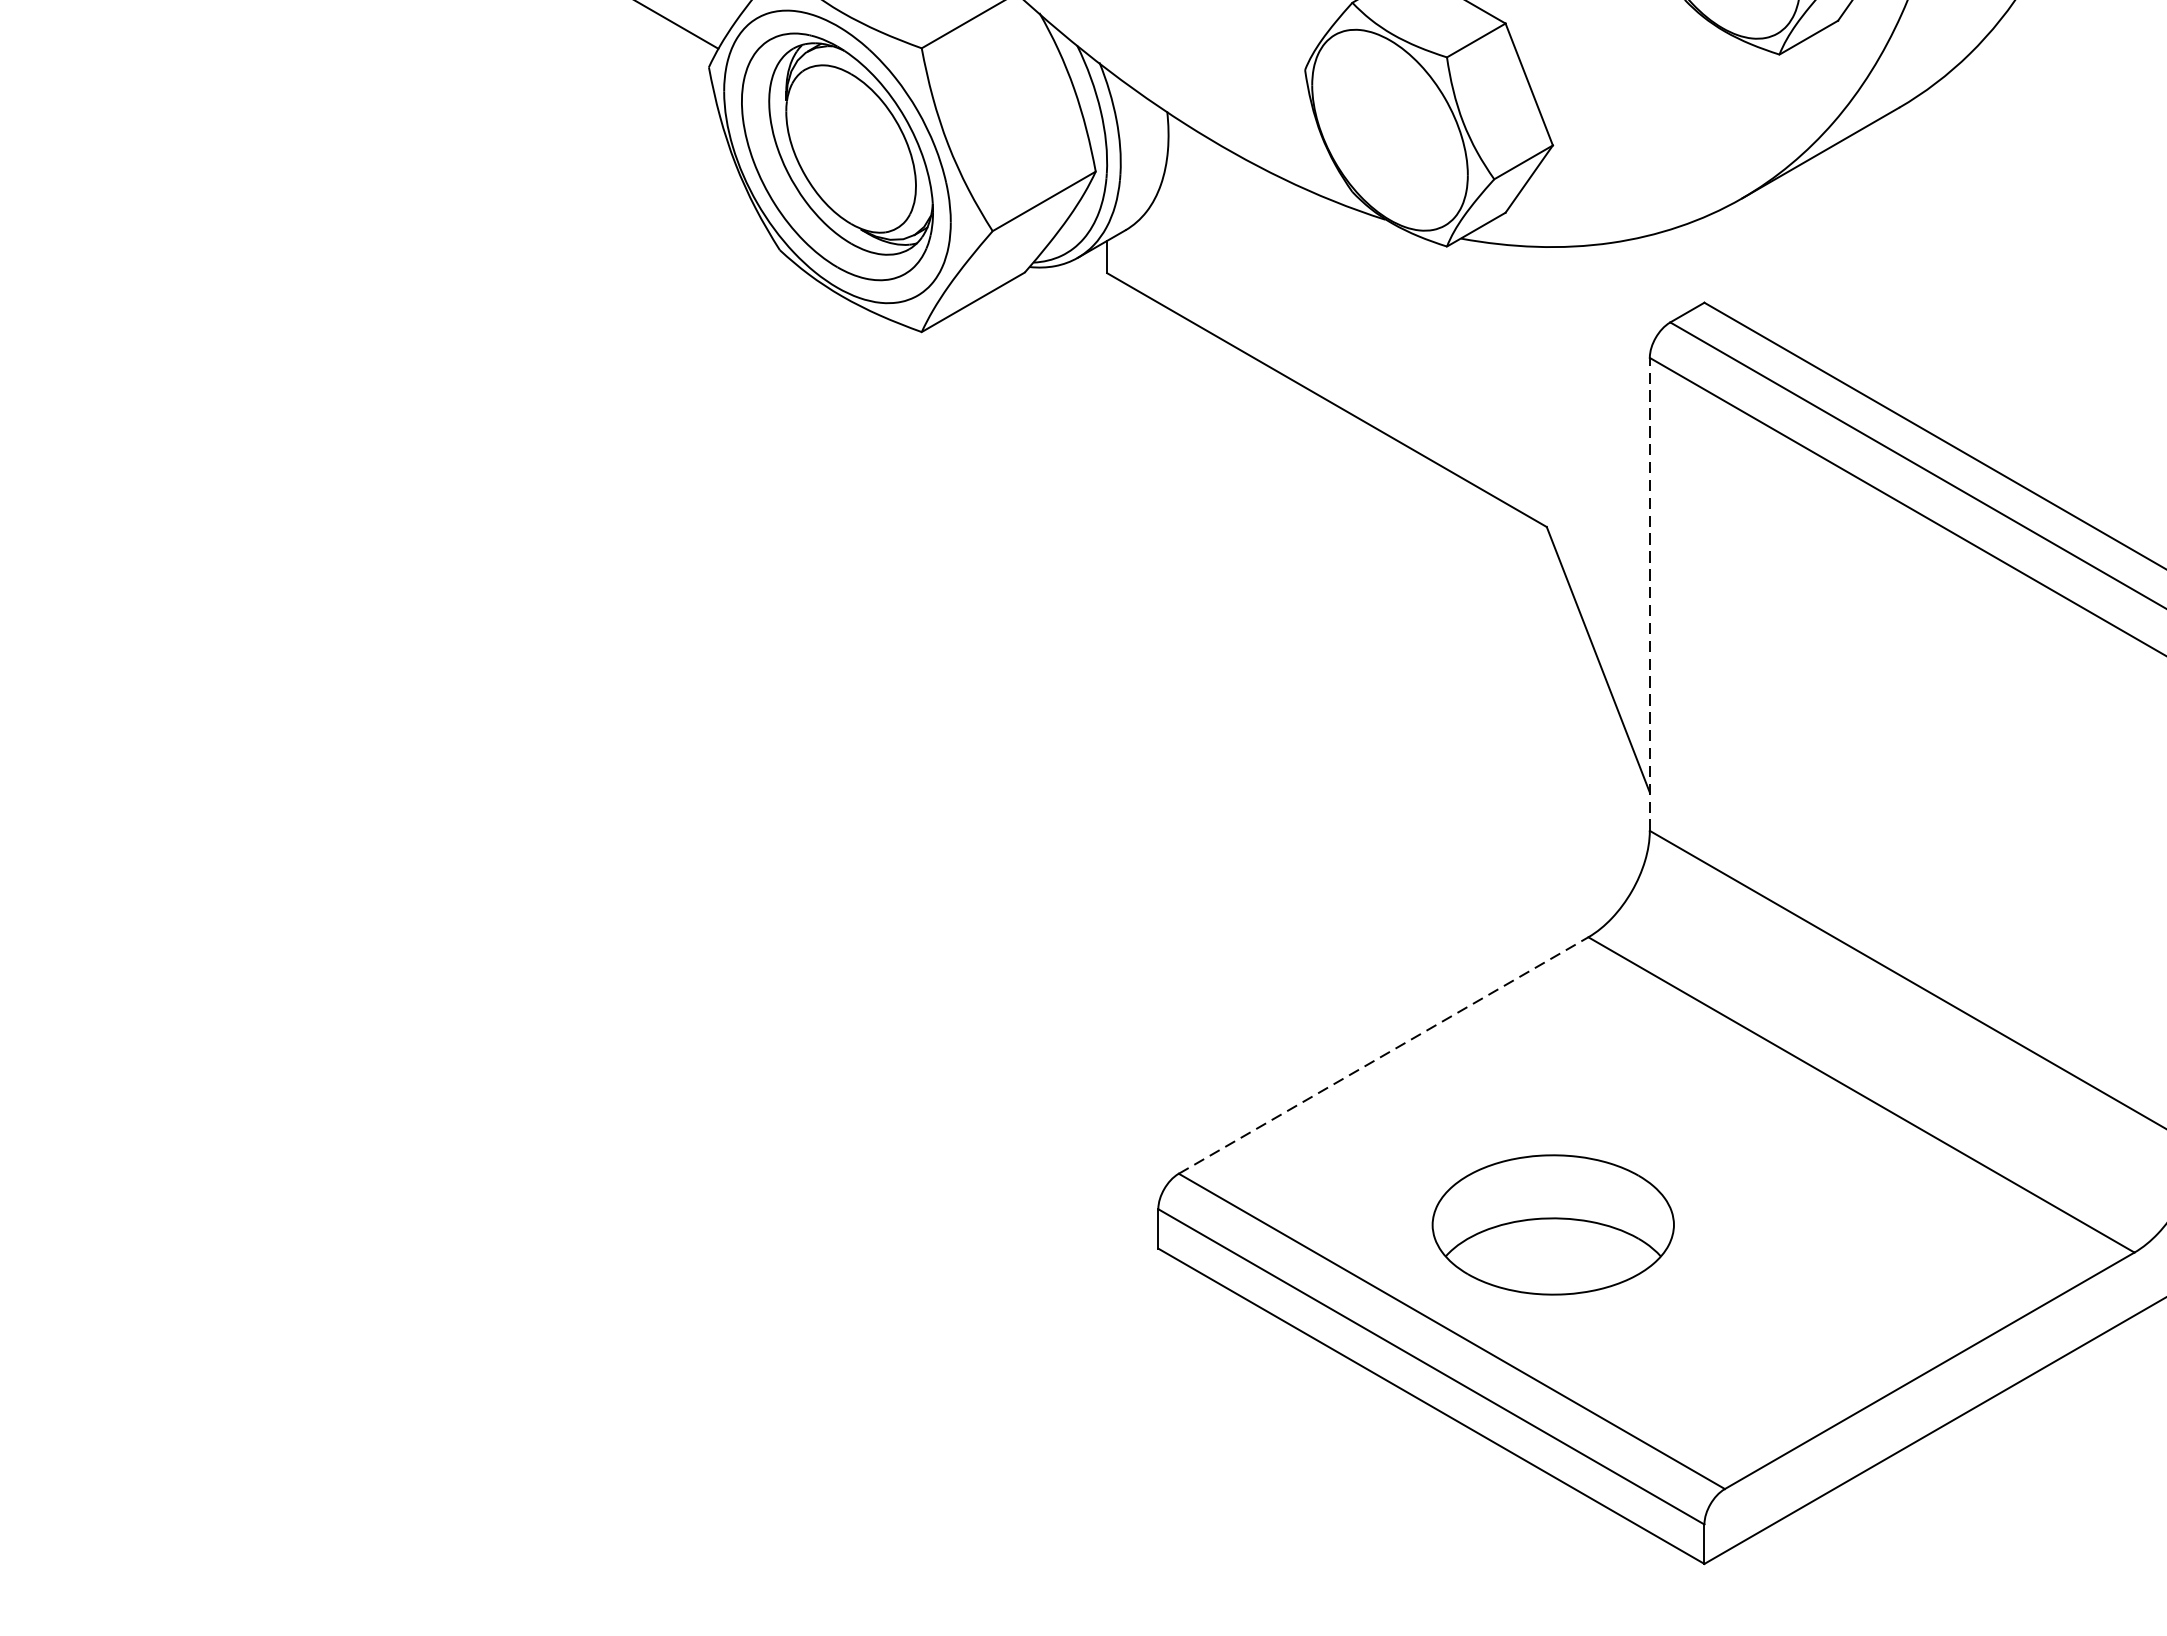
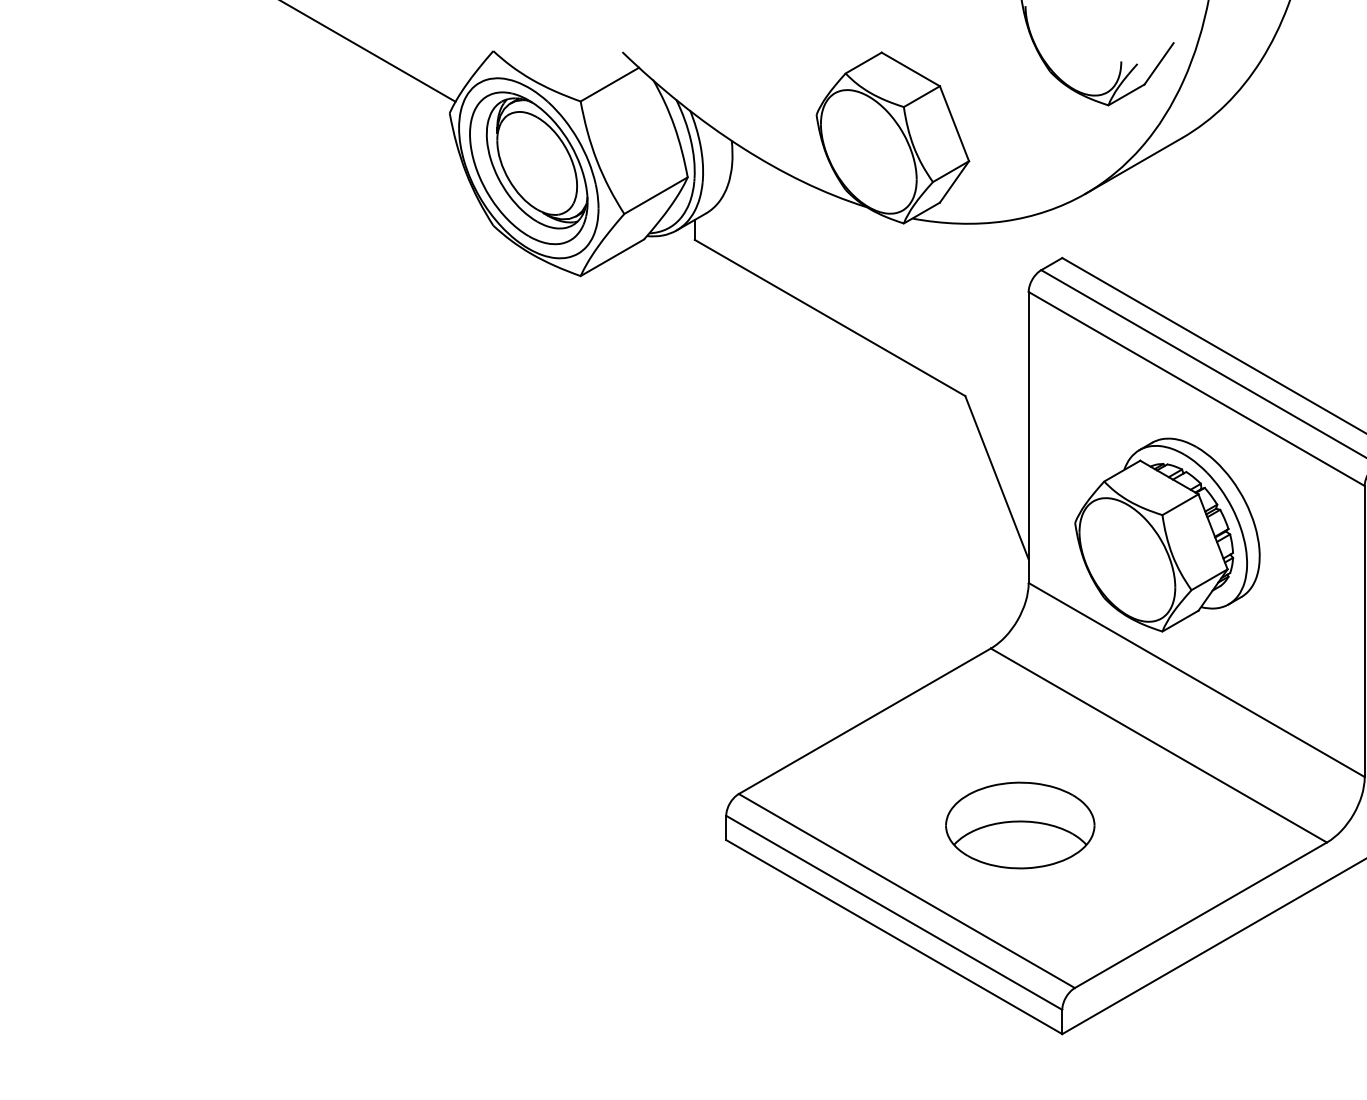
line: (1649, 594) -> (1028, 437), dashed -> solid
part: (1875, 752) -> (1167, 534), added
line: (1383, 1055) -> (864, 721), dashed -> solid
part: (1553, 1224) -> (1020, 825), moved

